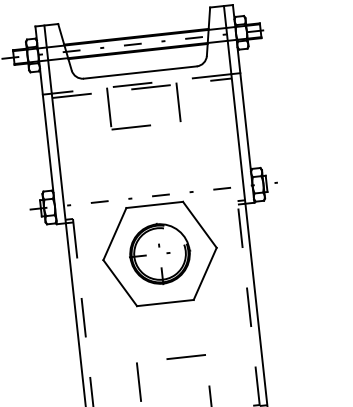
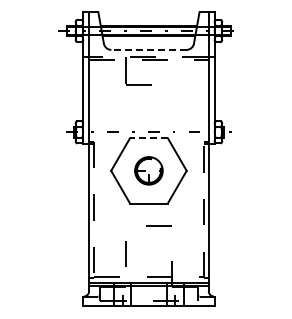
line: (139, 71) -> (148, 49), solid -> dashed
line: (177, 101) -> (171, 71), removed
line: (154, 205) -> (148, 138), solid -> dashed
part: (159, 253) -> (148, 170), size x0.7
line: (185, 356) -> (158, 225), moved

